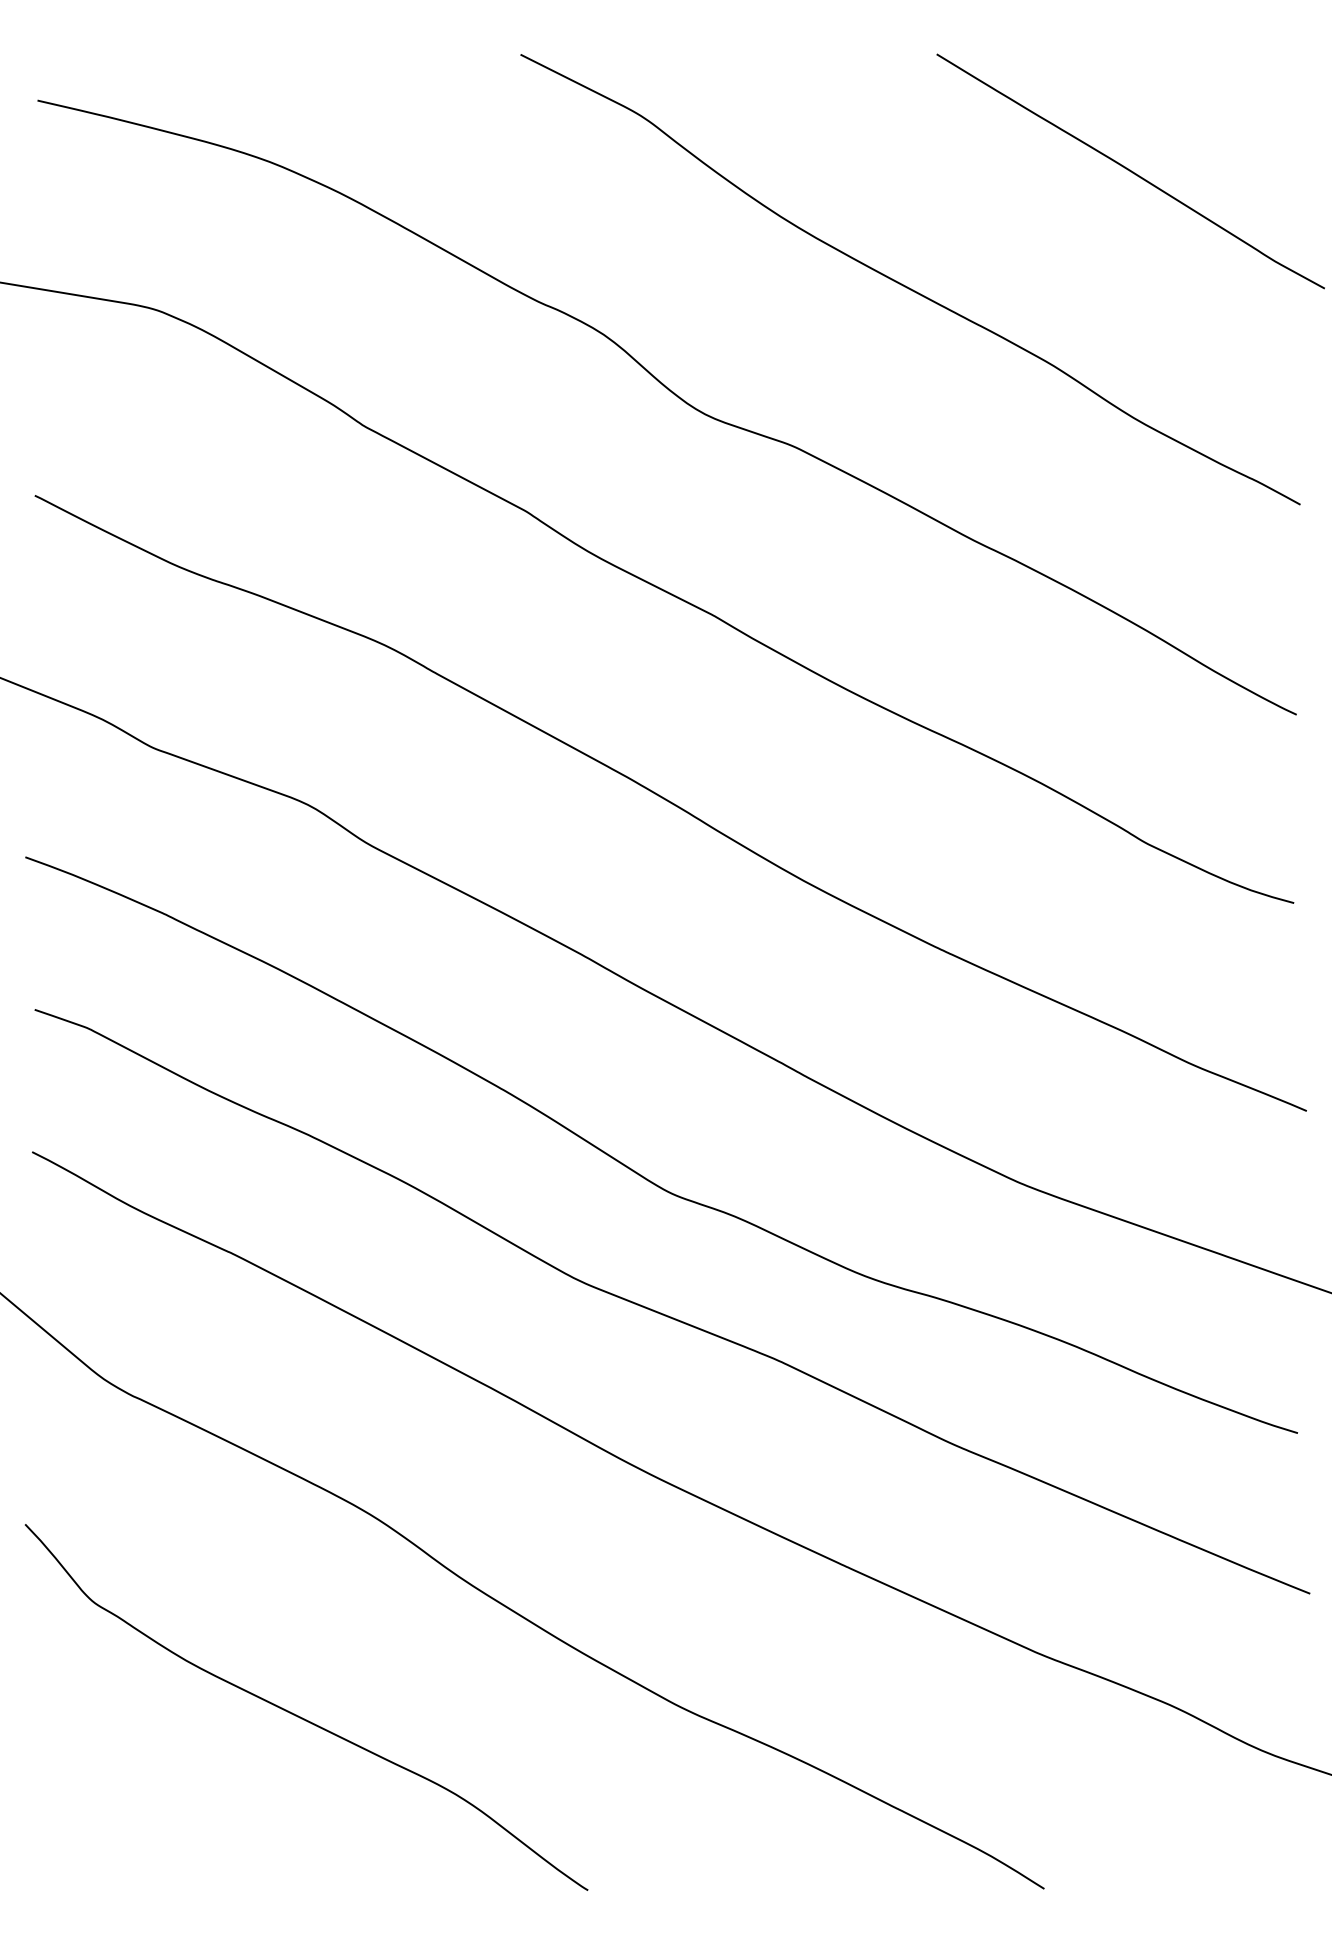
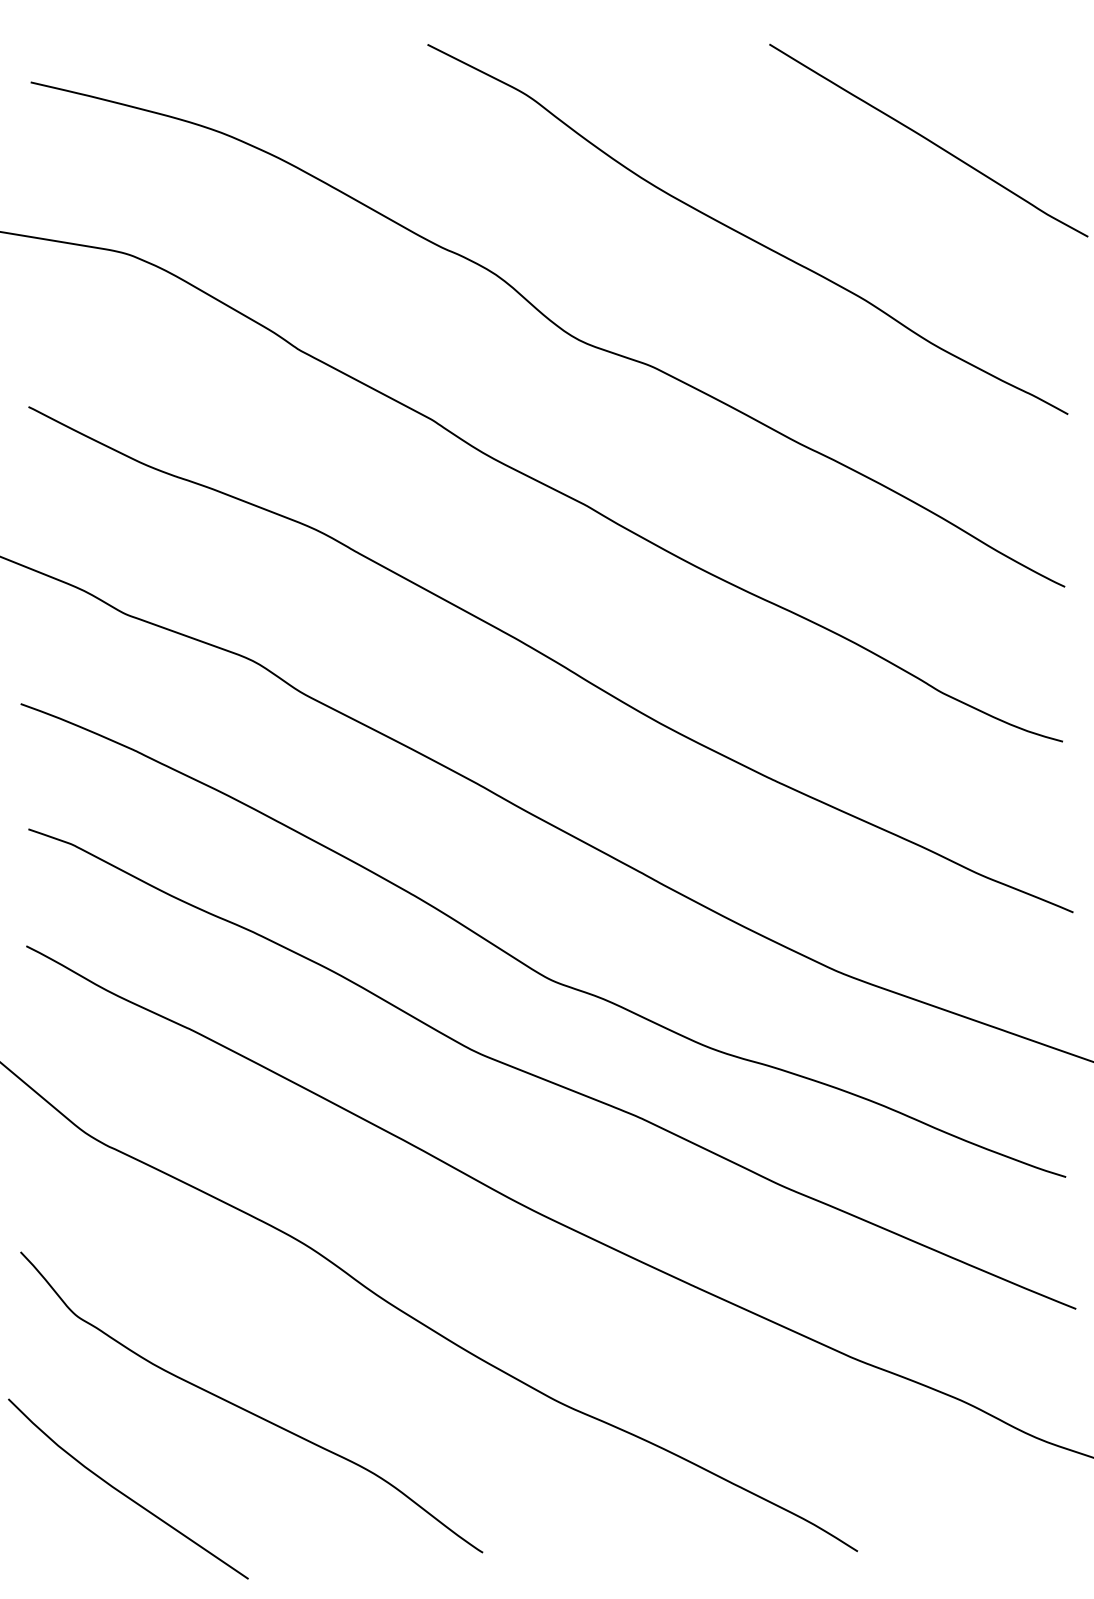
curve: (151, 1818) -> (124, 1493), added

